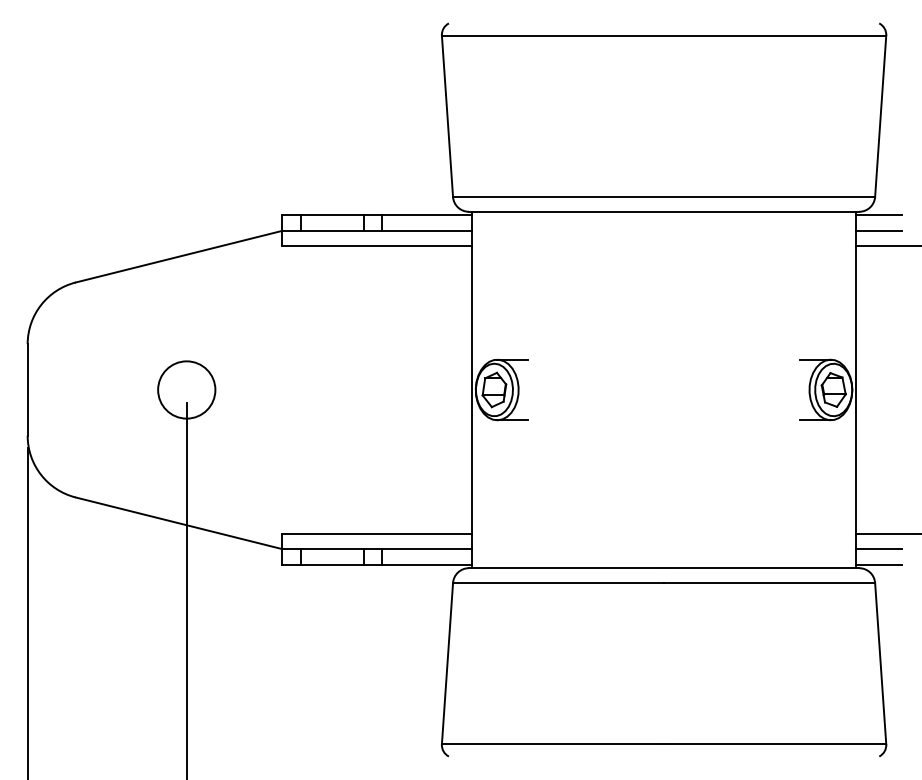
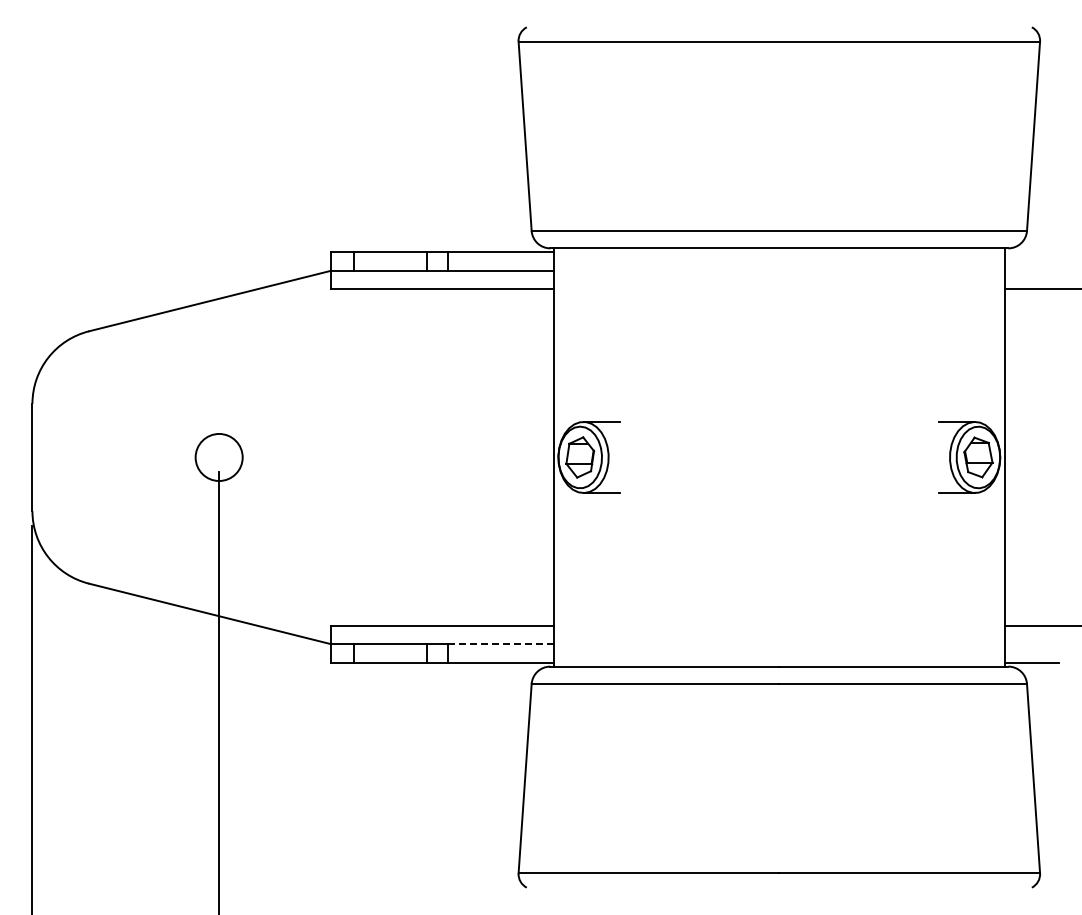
line: (878, 215) -> (1031, 252), removed
line: (878, 230) -> (1031, 270), removed
circle: (186, 390) -> (218, 457), size x0.7
line: (427, 549) -> (501, 644), solid -> dashed
line: (878, 549) -> (1031, 644), removed

